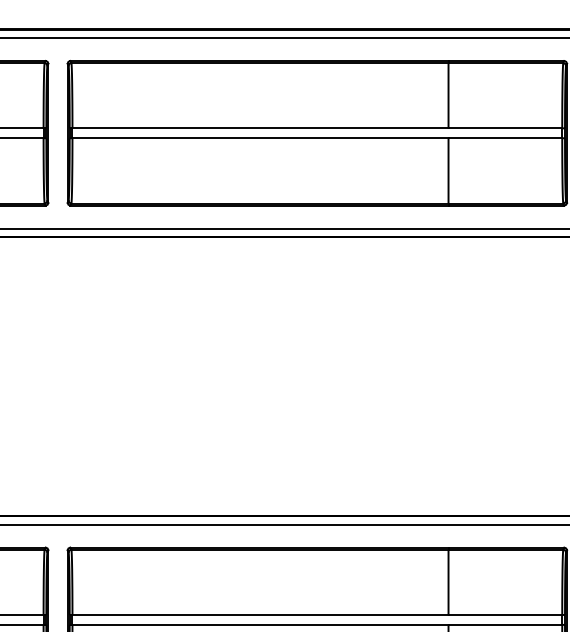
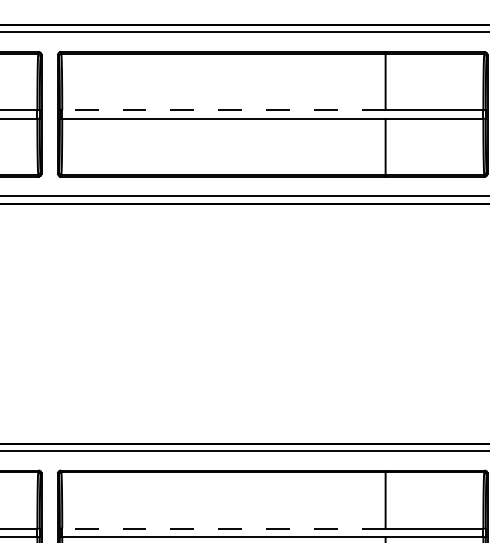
line: (260, 128) -> (223, 110), solid -> dashed
line: (260, 614) -> (223, 528), solid -> dashed

